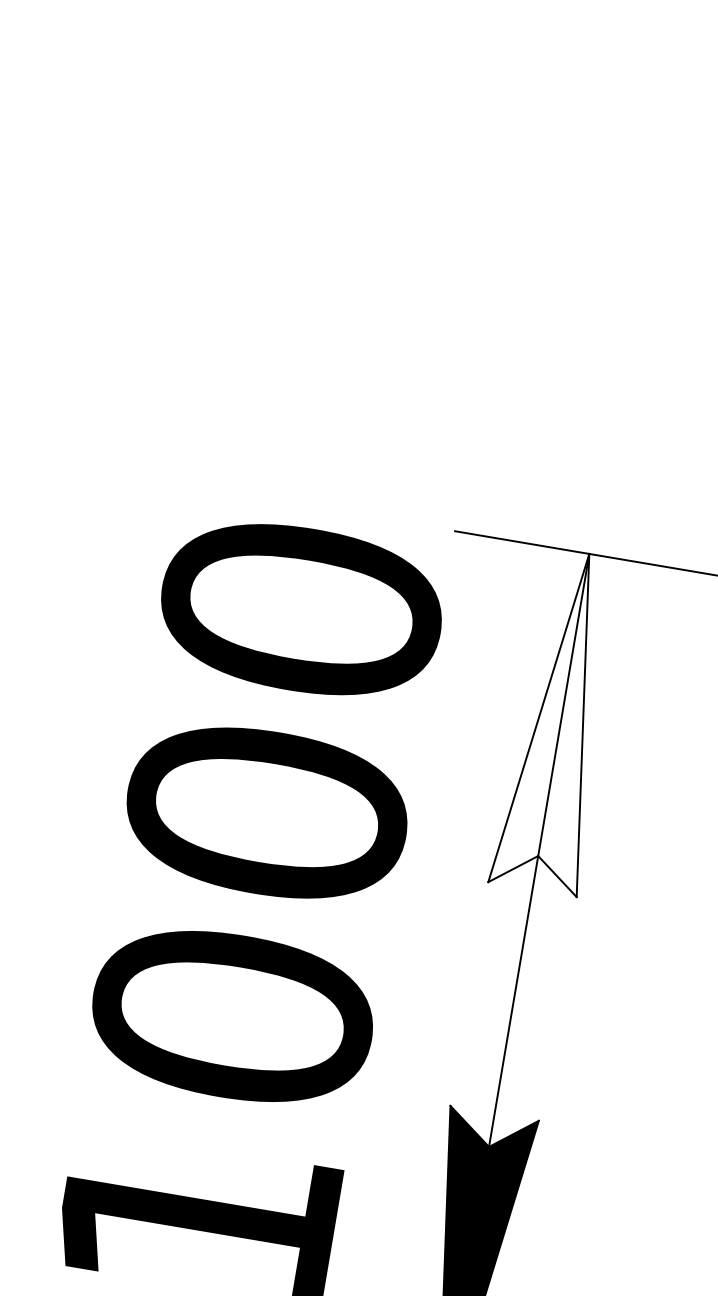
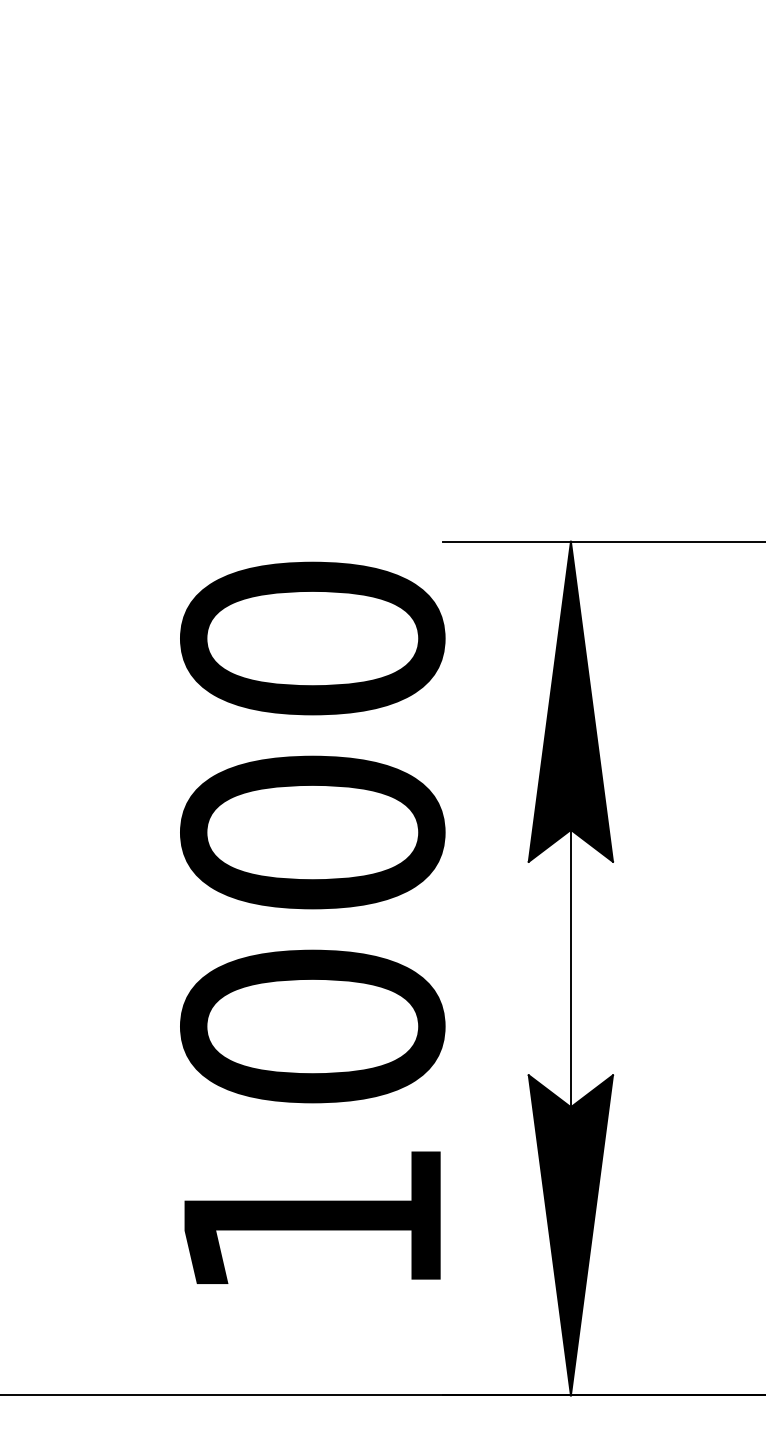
fill: (560, 721) -> (570, 701), added

